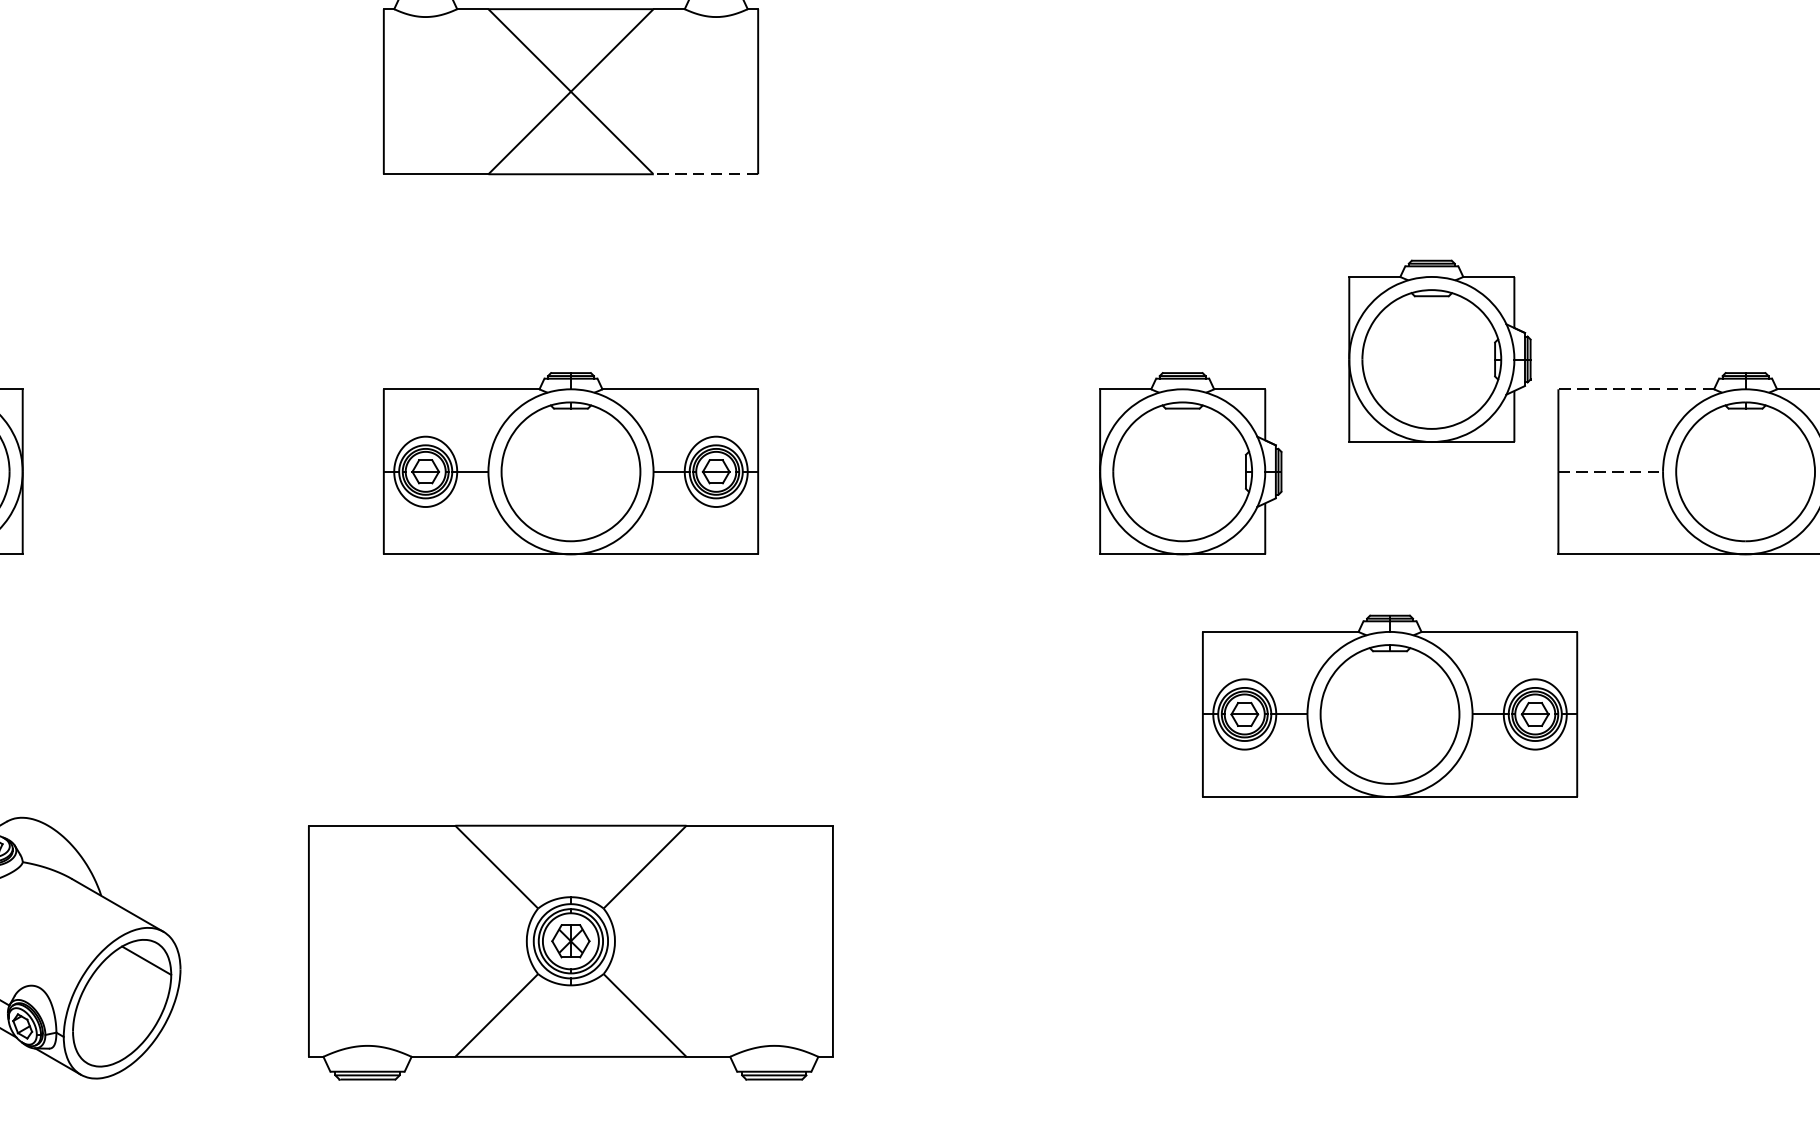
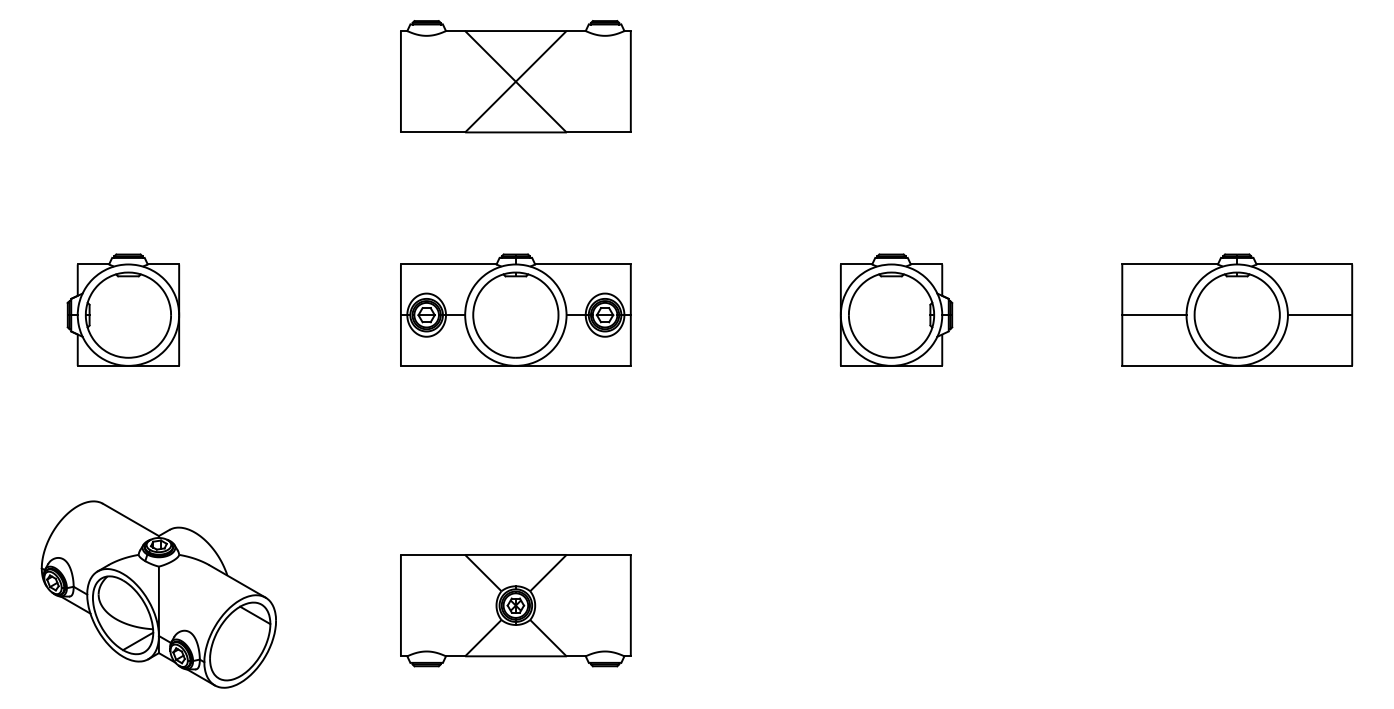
line: (705, 174) -> (598, 132), dashed -> solid
part: (1439, 350) -> (1049, 240), removed
line: (1636, 389) -> (1170, 264), dashed -> solid
line: (1610, 472) -> (1154, 315), dashed -> solid
part: (1389, 705) -> (1018, 458), removed
part: (570, 952) -> (515, 610), size x0.71

